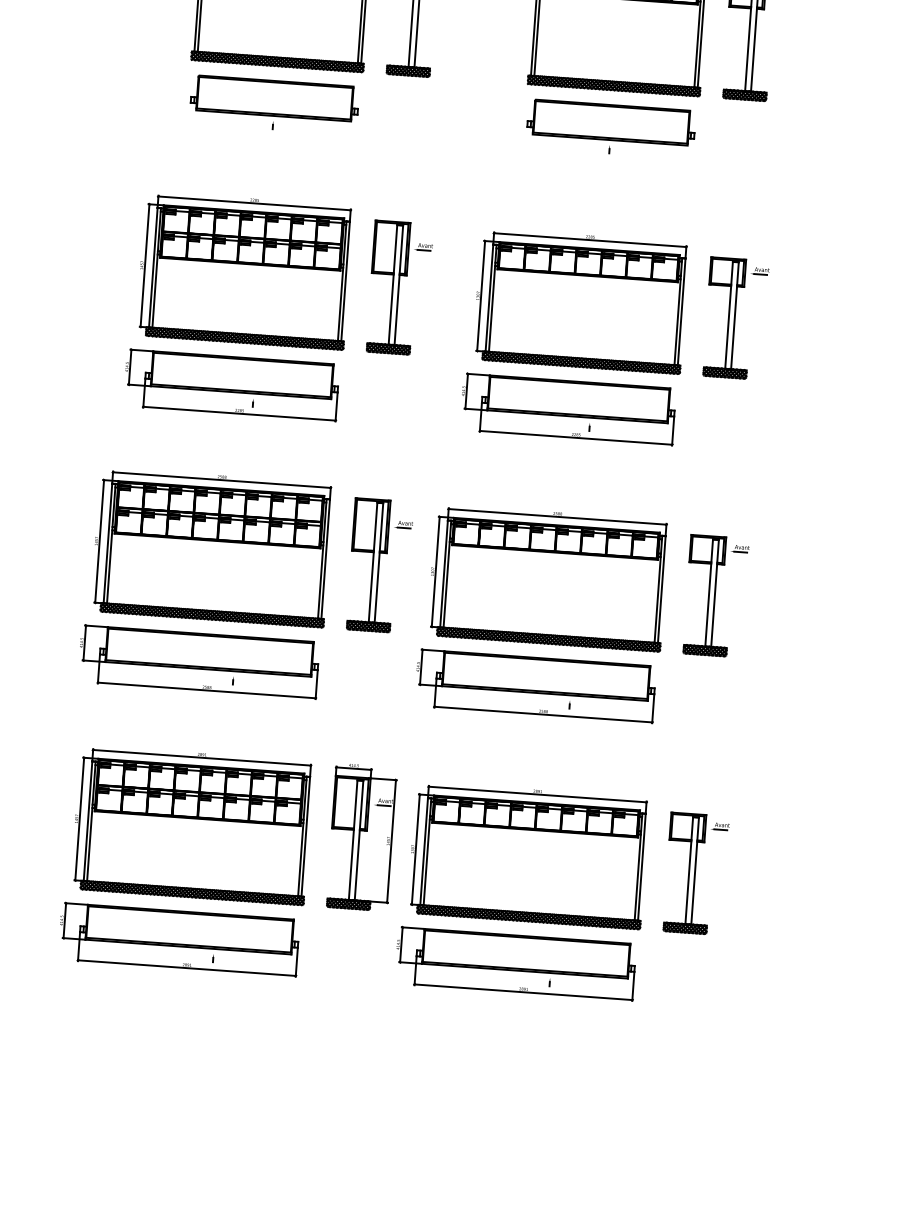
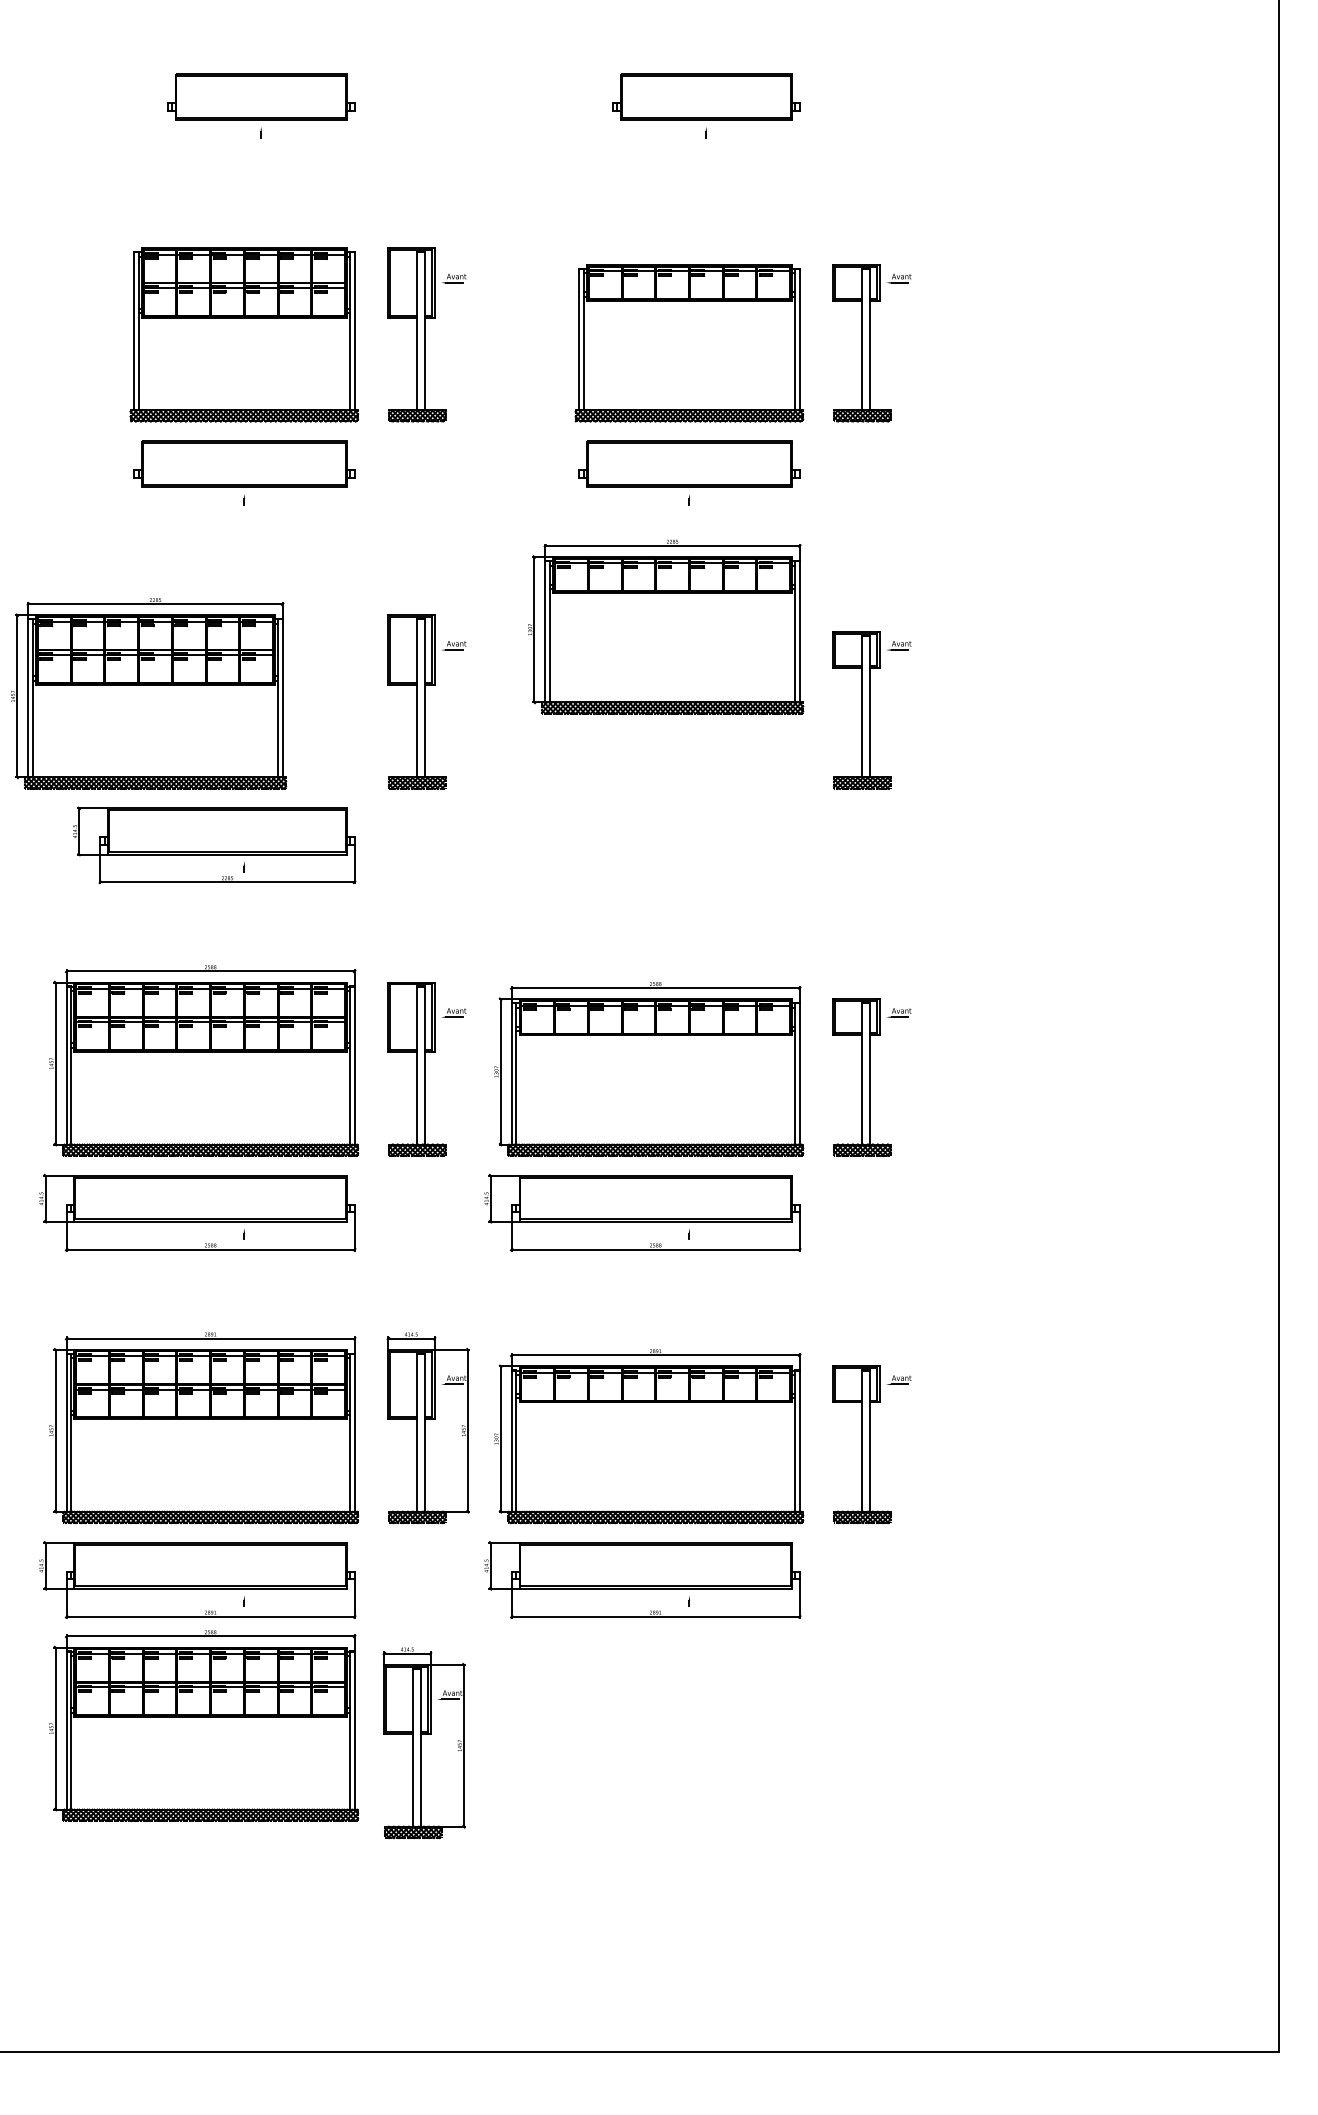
part: (245, 270) -> (149, 693), moved
part: (581, 300) -> (666, 626), moved
part: (568, 409) -> (659, 845), removed
part: (176, 1050) -> (204, 1725), added
part: (341, 1074) -> (423, 1742), added

